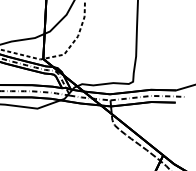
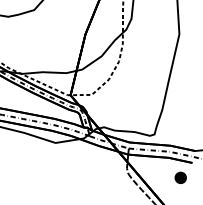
part: (166, 119) -> (180, 177), added

